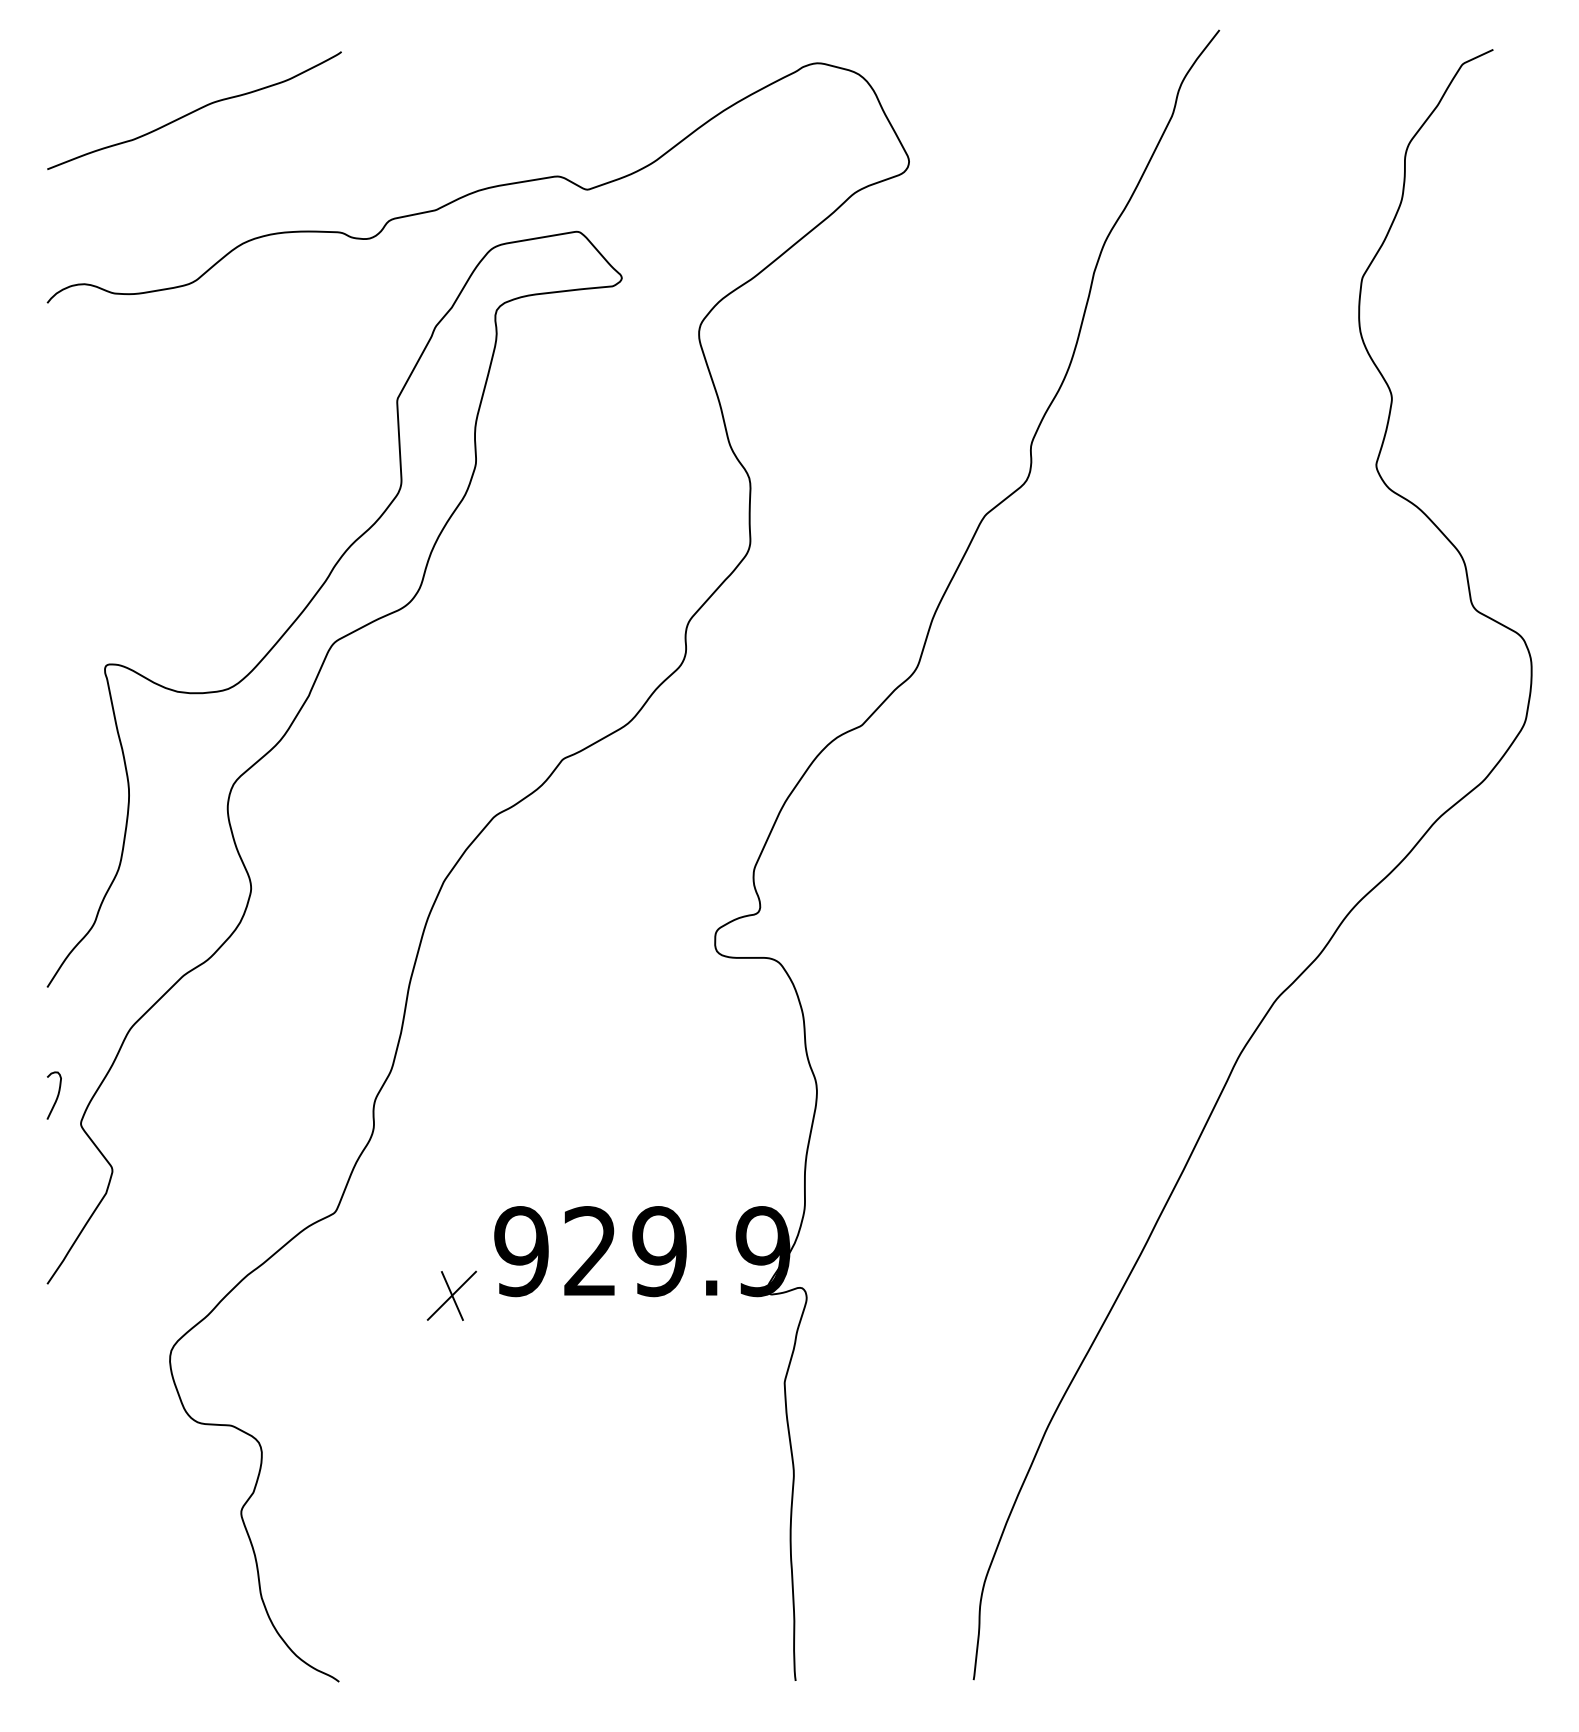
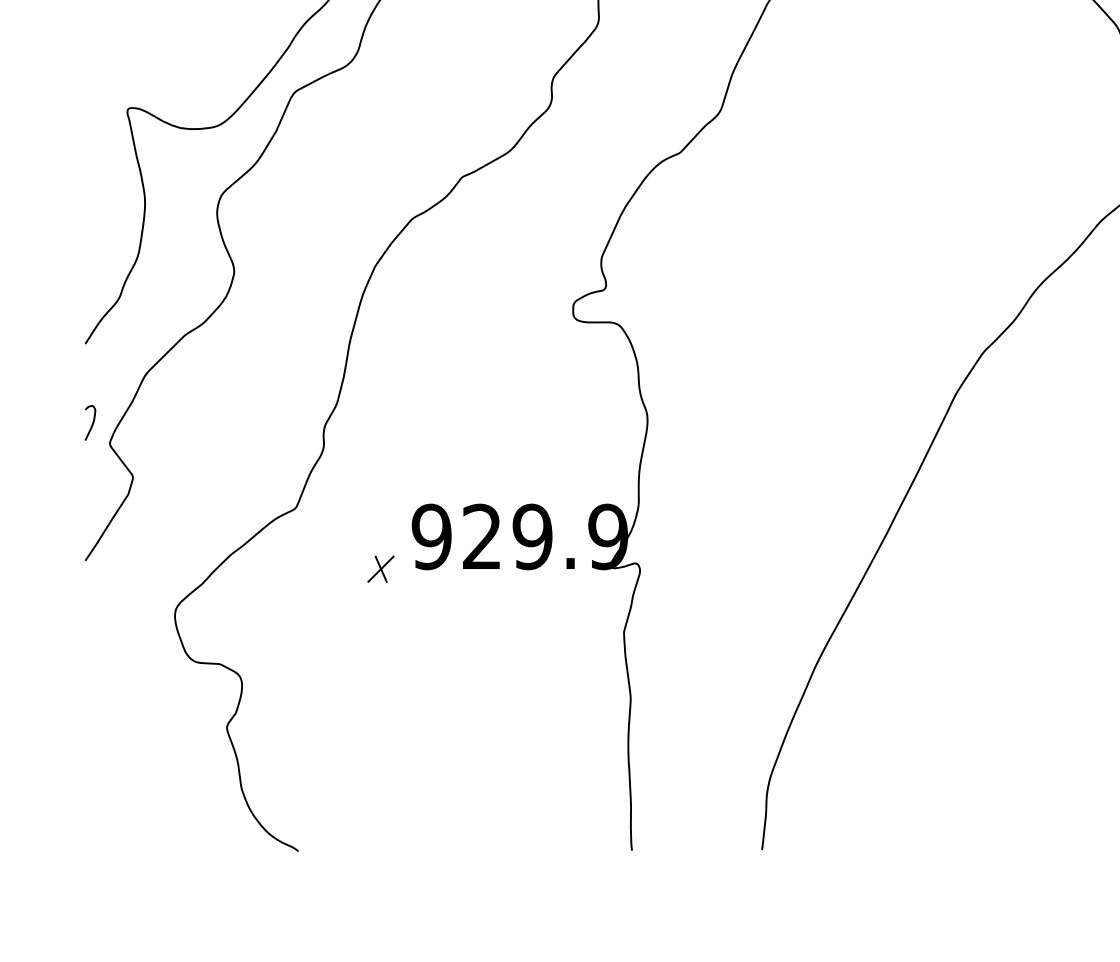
part: (451, 1295) -> (380, 569), size x0.71

